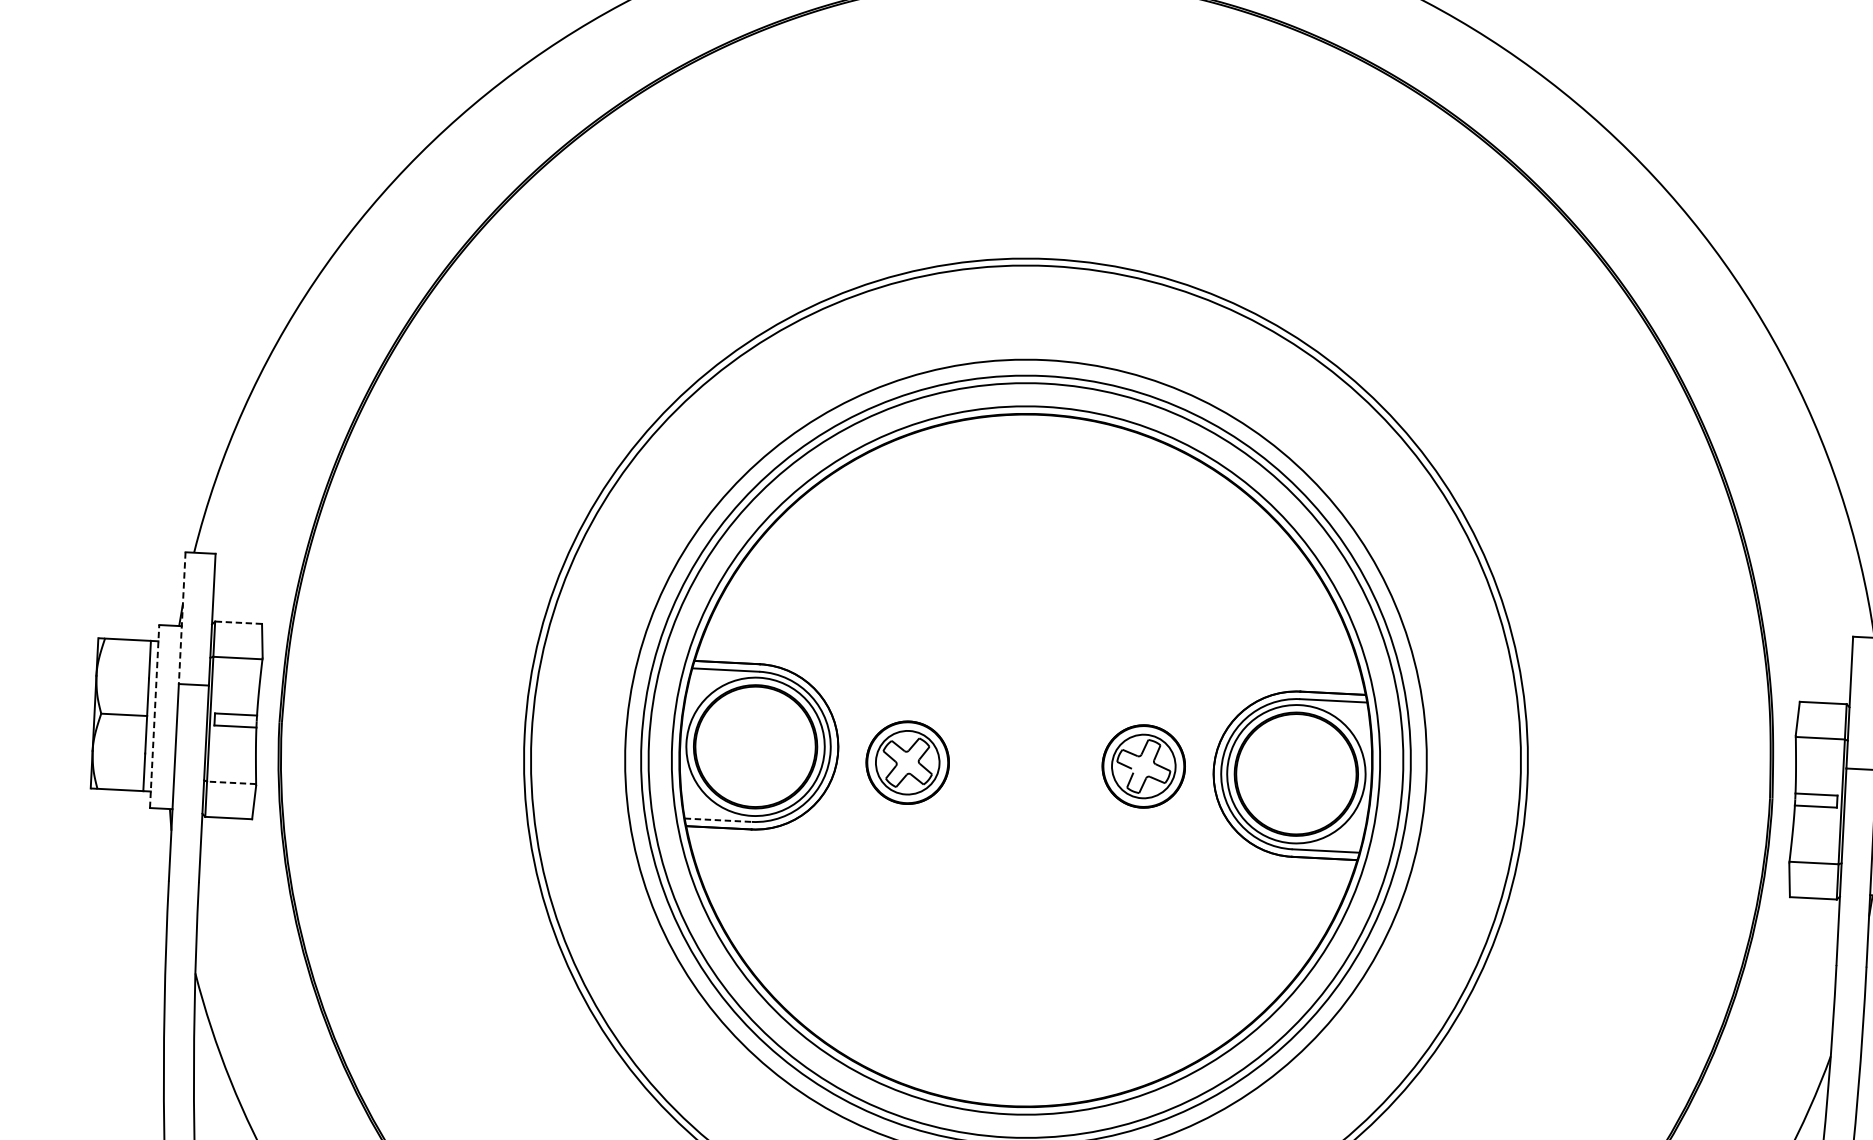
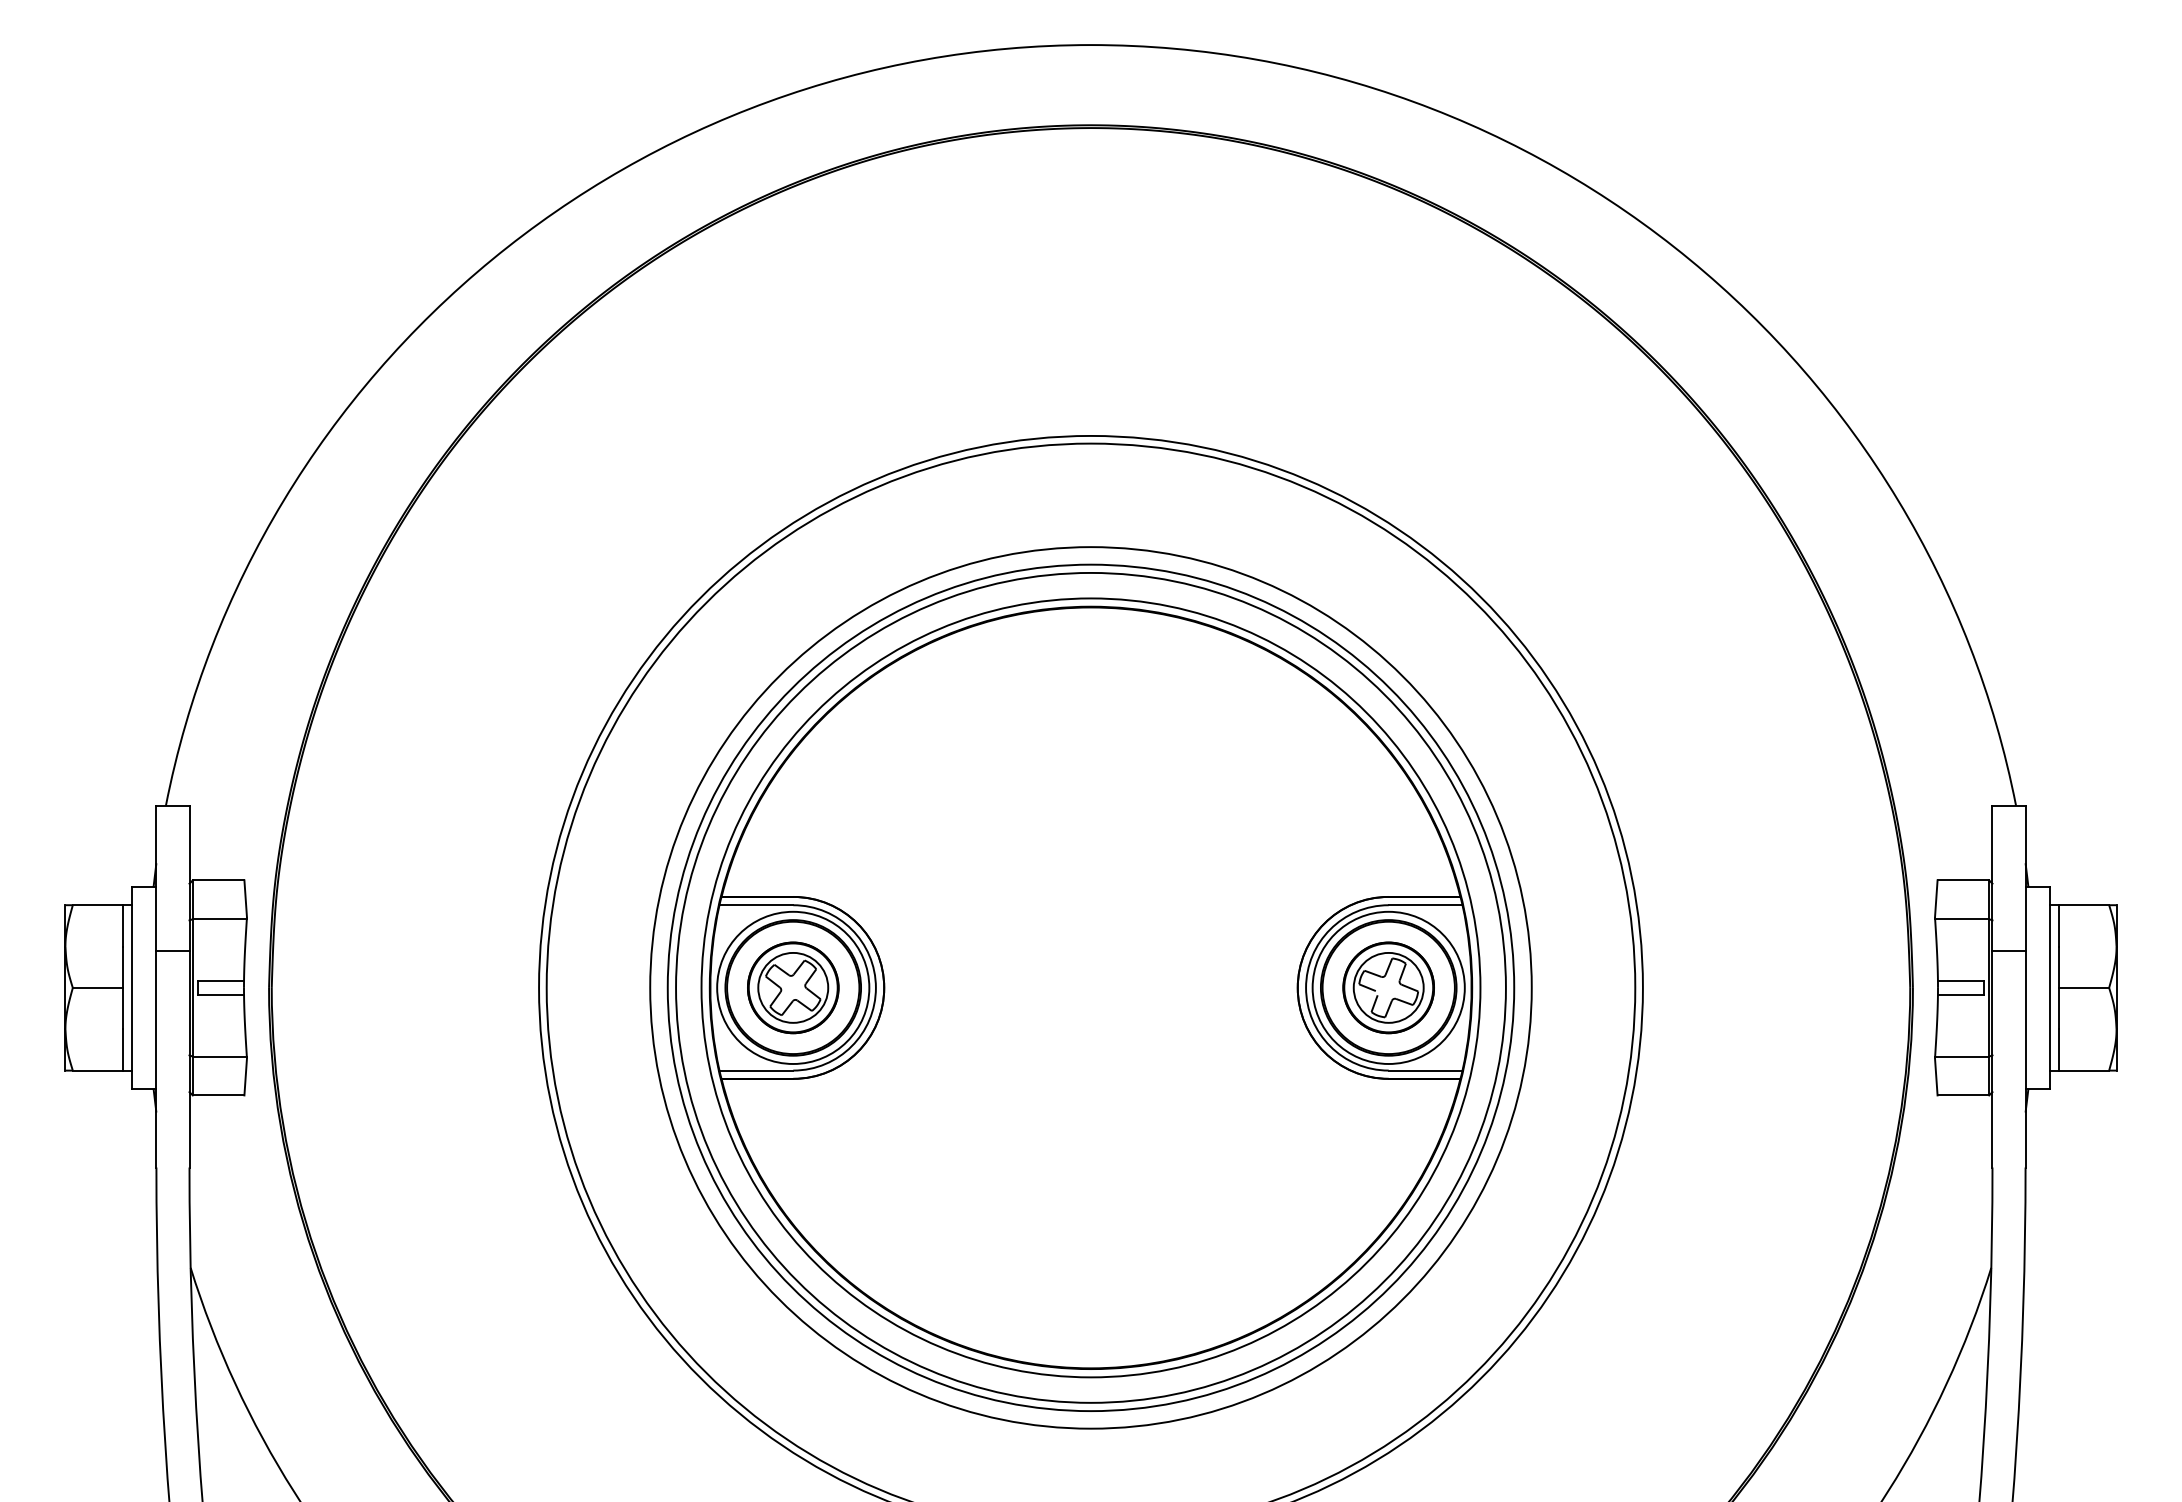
line: (182, 618) -> (156, 878), dashed -> solid
line: (238, 622) -> (218, 880), dashed -> solid
line: (154, 716) -> (131, 988), dashed -> solid
part: (907, 762) -> (793, 987), moved
part: (1143, 766) -> (1388, 987), moved
line: (231, 782) -> (219, 1056), dashed -> solid
line: (718, 820) -> (756, 1070), dashed -> solid

